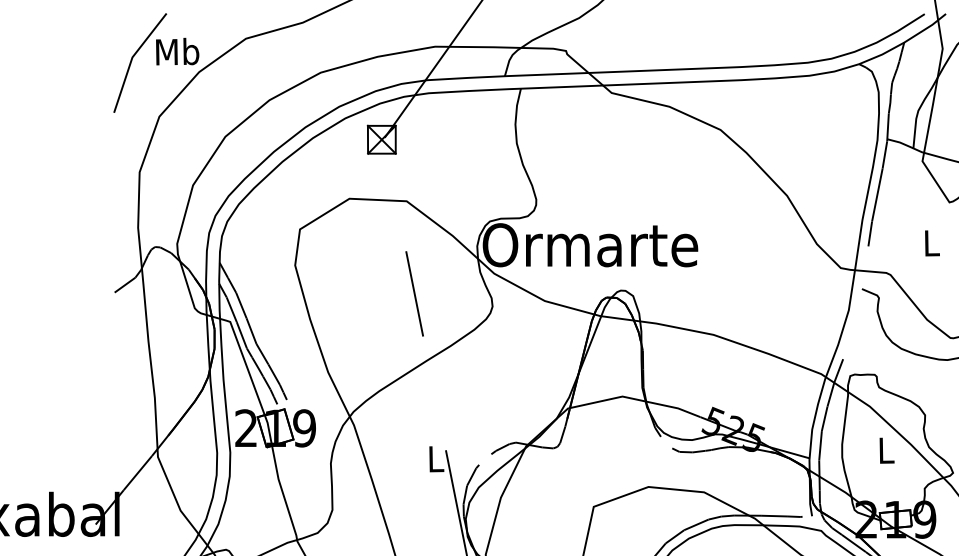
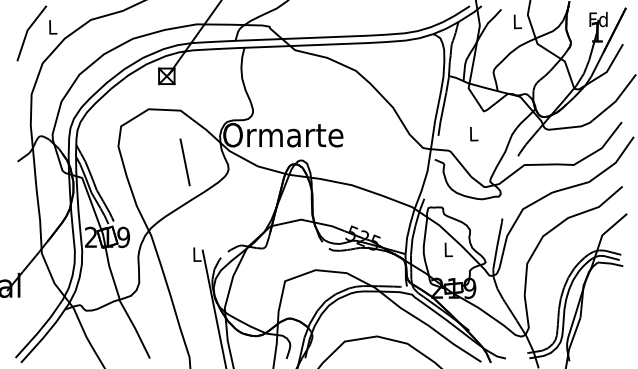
text: (177, 50) -> (52, 26), Mb -> L

